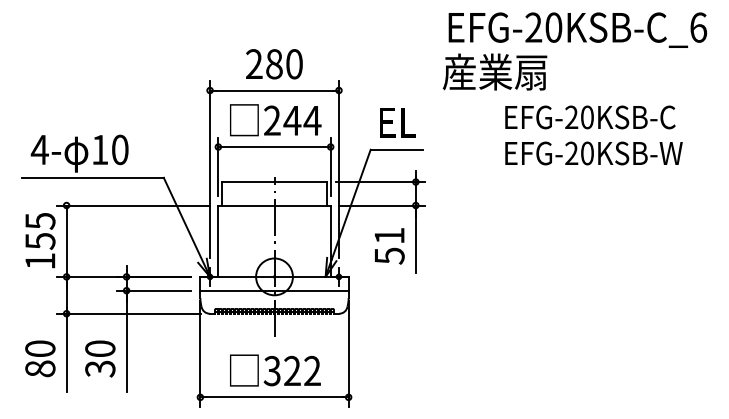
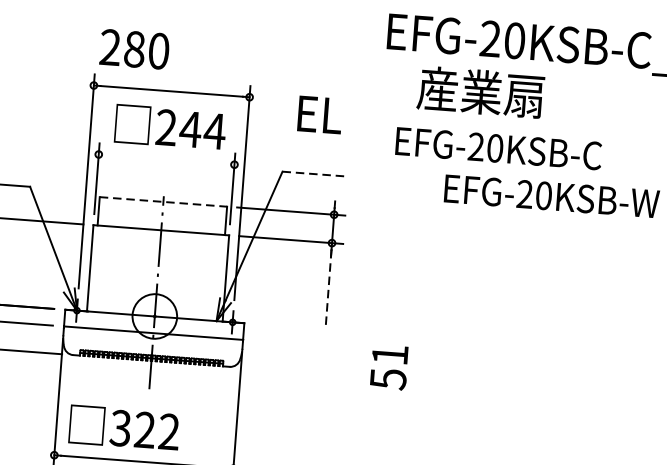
text: (274, 64) -> (134, 49), moved
text: (494, 71) -> (480, 91), moved
text: (590, 117) -> (499, 148), moved
text: (397, 122) -> (319, 114), moved
line: (274, 147) -> (166, 160), removed
line: (397, 149) -> (314, 173), solid -> dashed
line: (274, 182) -> (163, 202), solid -> dashed
line: (415, 239) -> (328, 284), solid -> dashed
text: (389, 246) -> (389, 367), moved
text: (275, 370) -> (124, 427), moved

